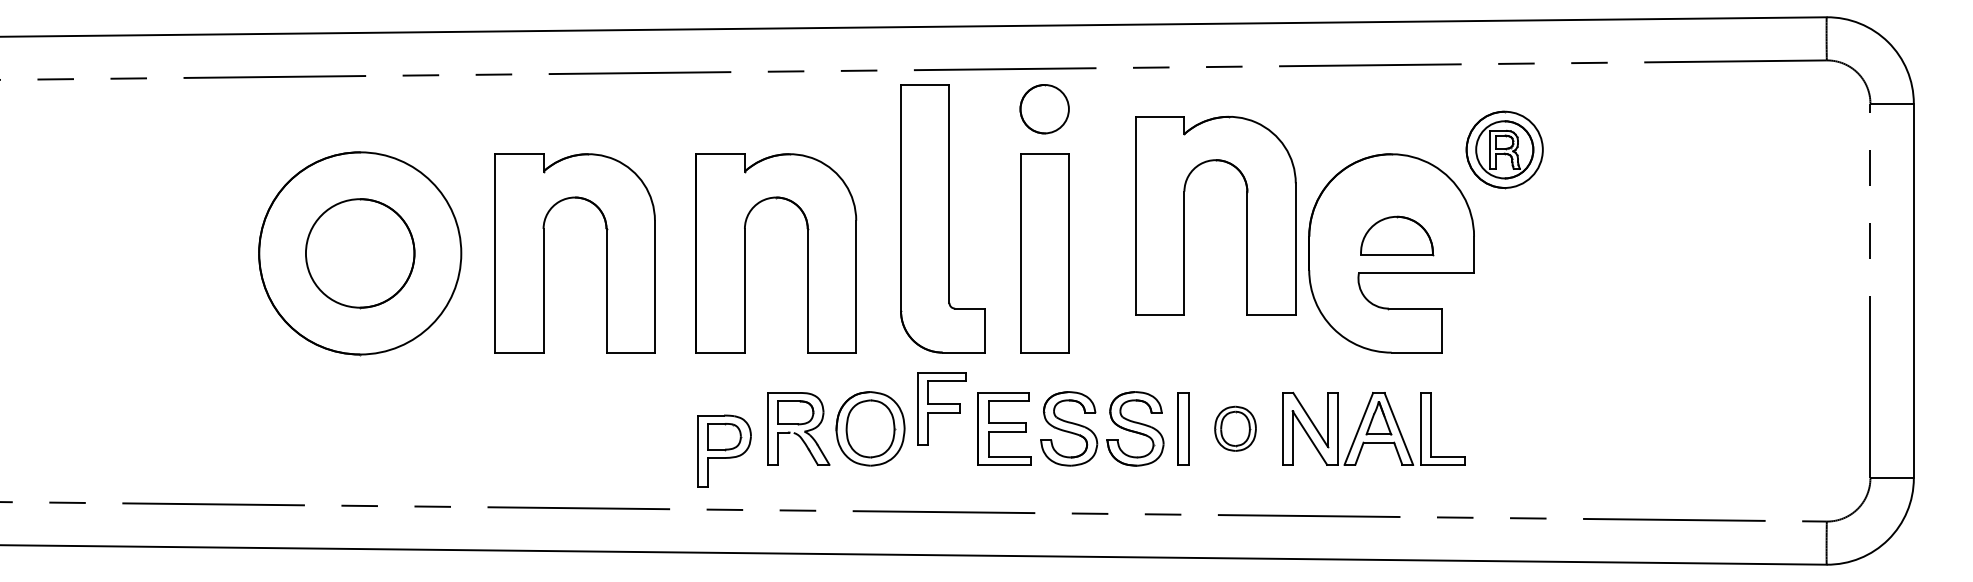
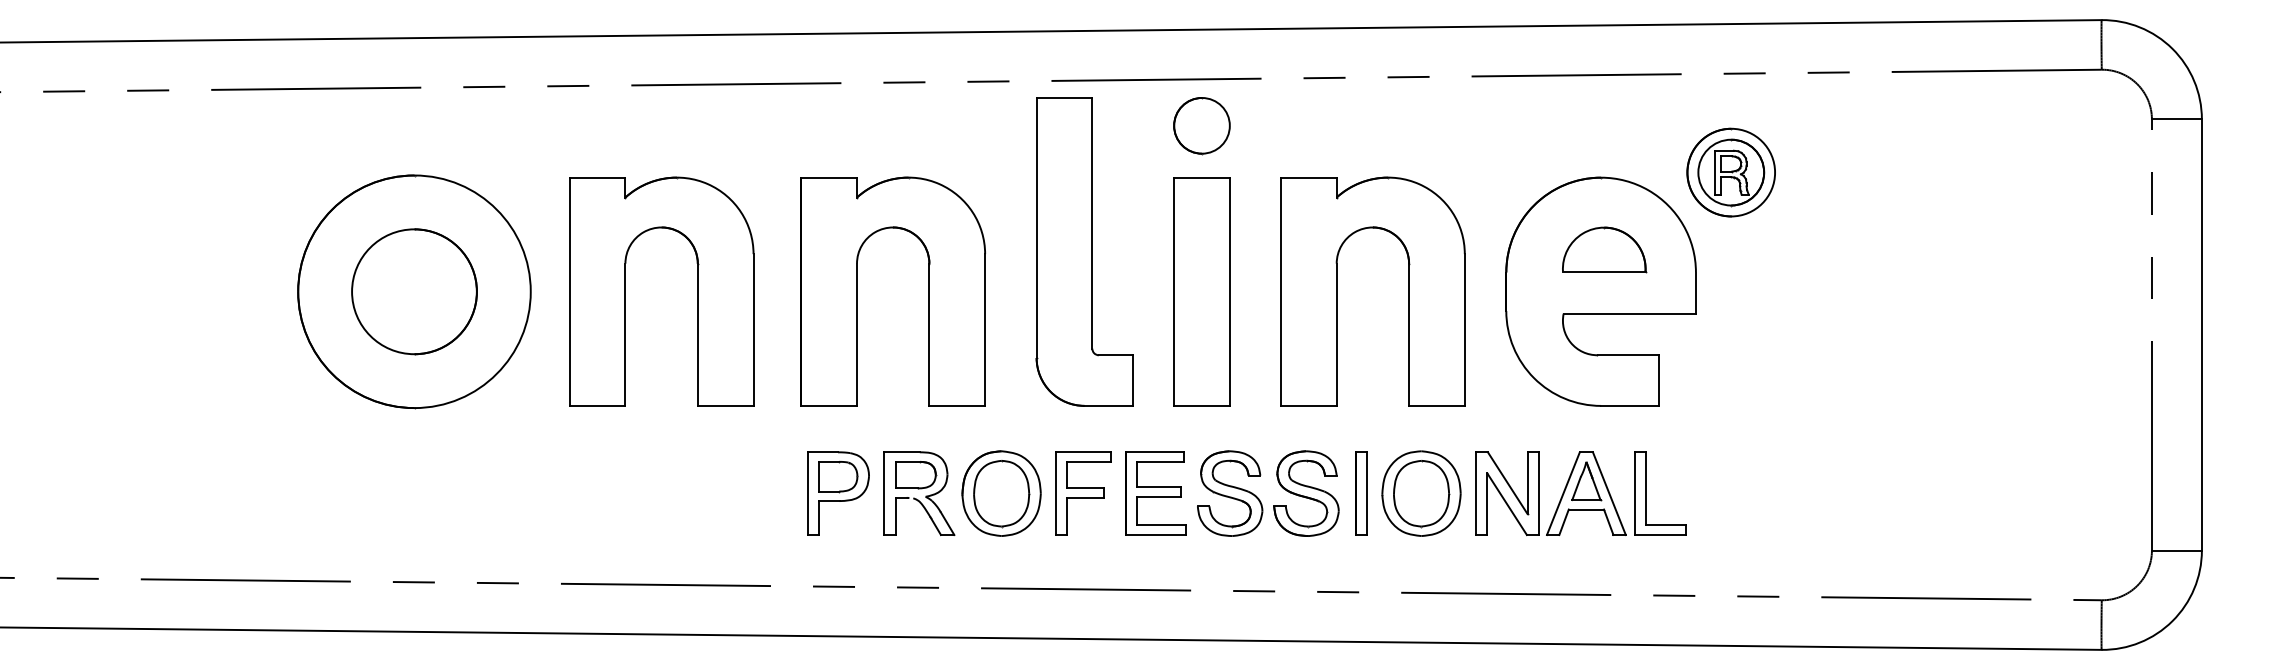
part: (1185, 215) -> (1337, 291), moved
part: (1397, 235) -> (1604, 249), moved
part: (941, 408) -> (1083, 493), moved
part: (1235, 428) -> (1421, 493), size x1.67
part: (724, 451) -> (838, 493), moved

